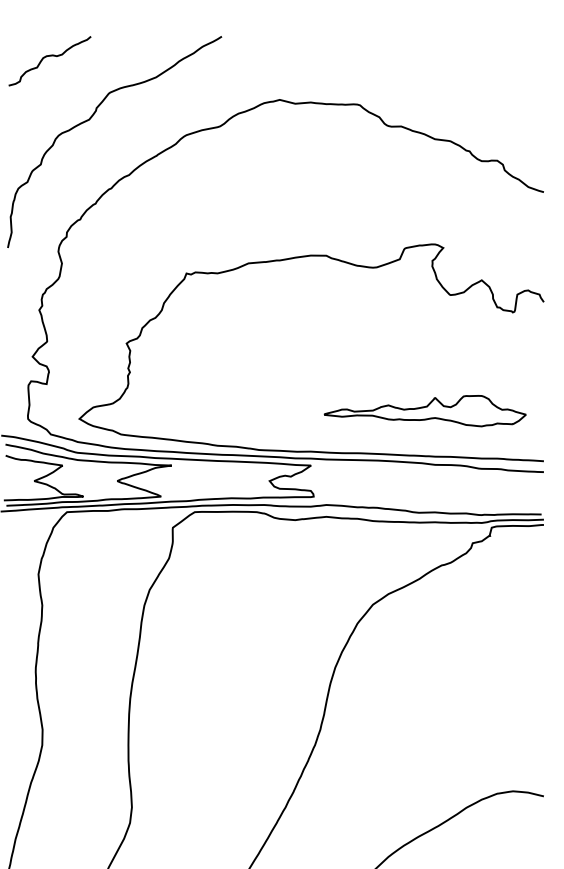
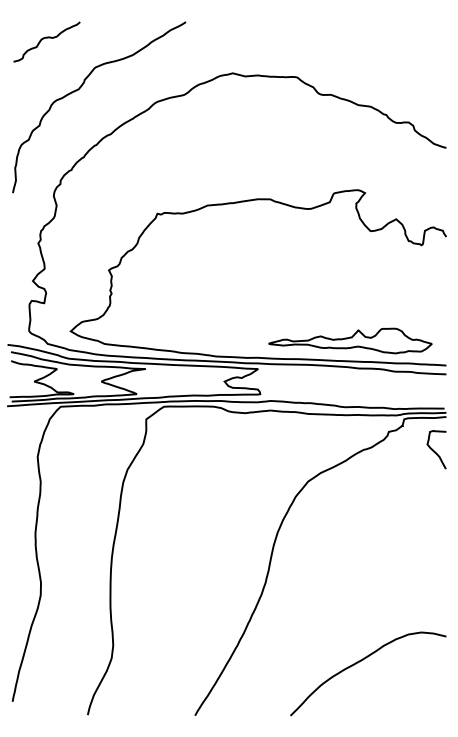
part: (425, 410) -> (350, 340), moved
curve: (529, 566) -> (434, 450), added

